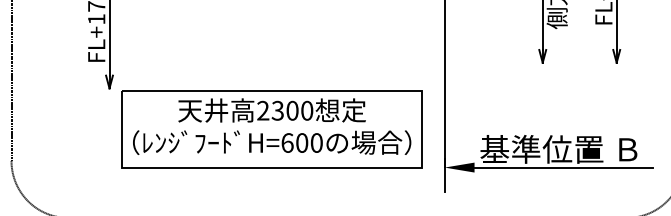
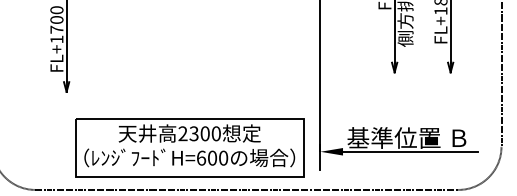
part: (271, 128) -> (189, 147), moved

